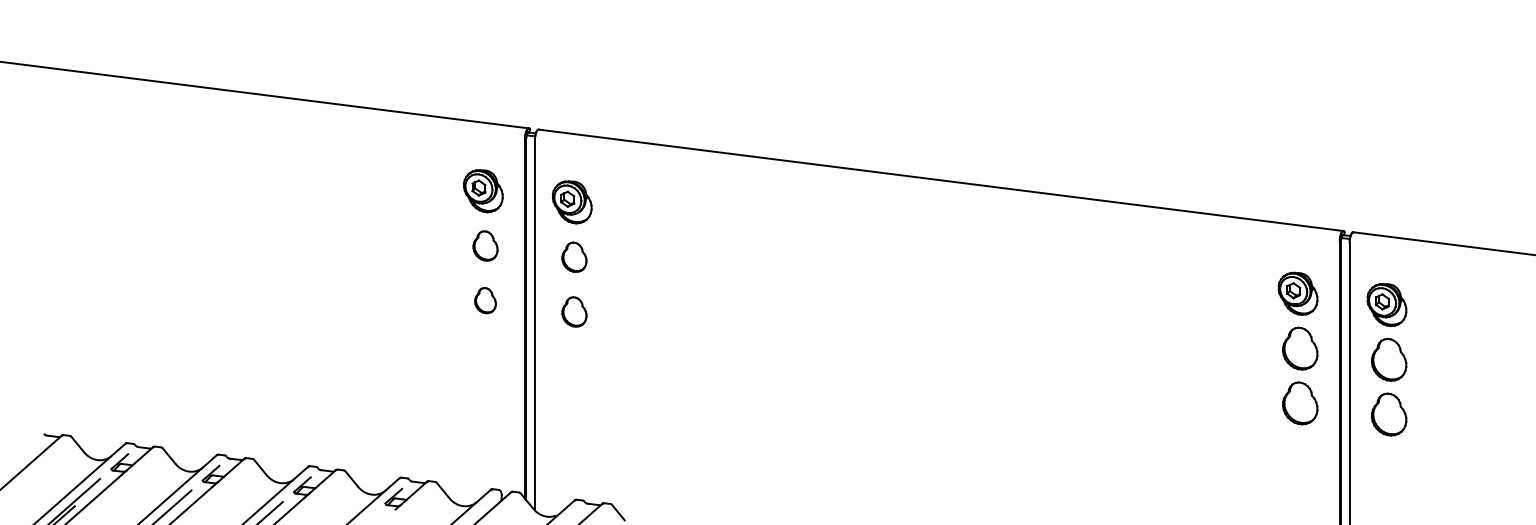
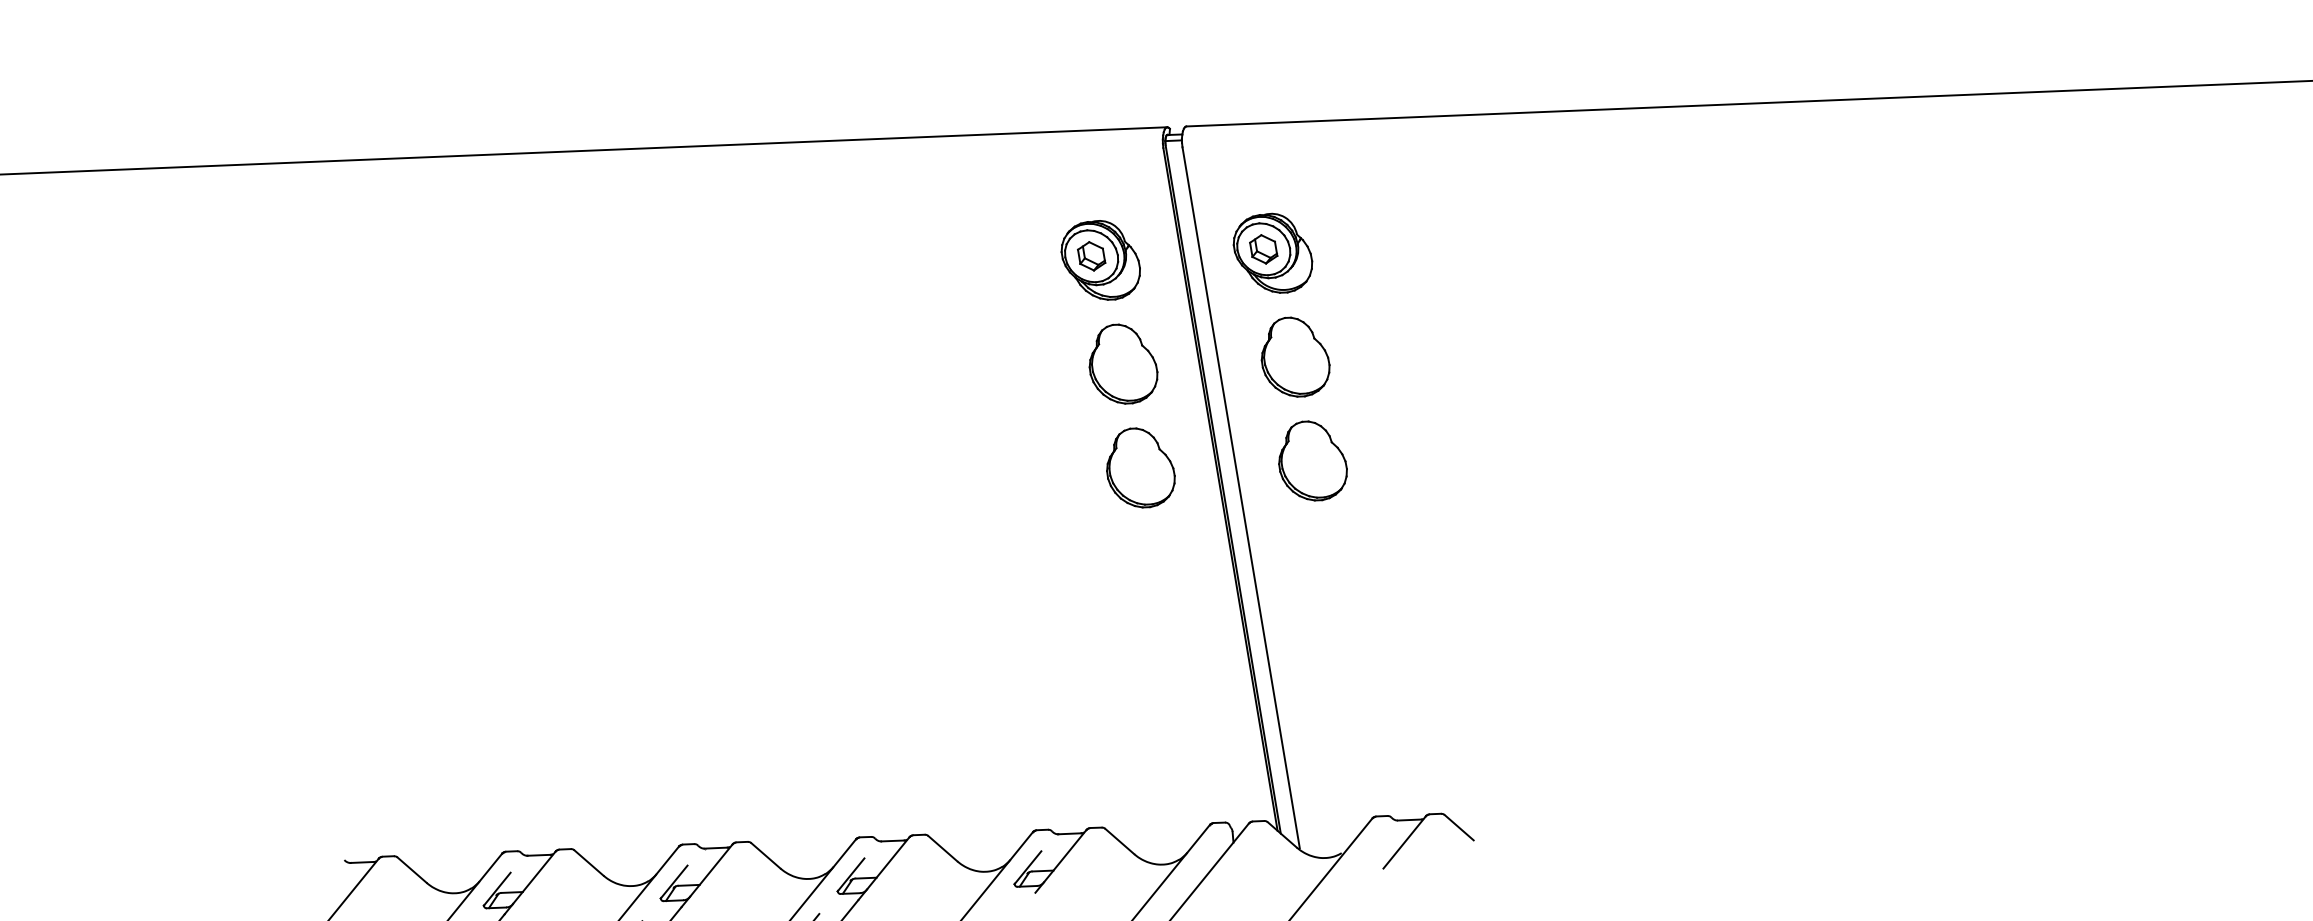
part: (485, 245) -> (1122, 363), size x1.43
part: (574, 257) -> (1294, 357), size x1.43
part: (485, 300) -> (1139, 467), size x1.67
part: (574, 311) -> (1312, 460), size x1.43

